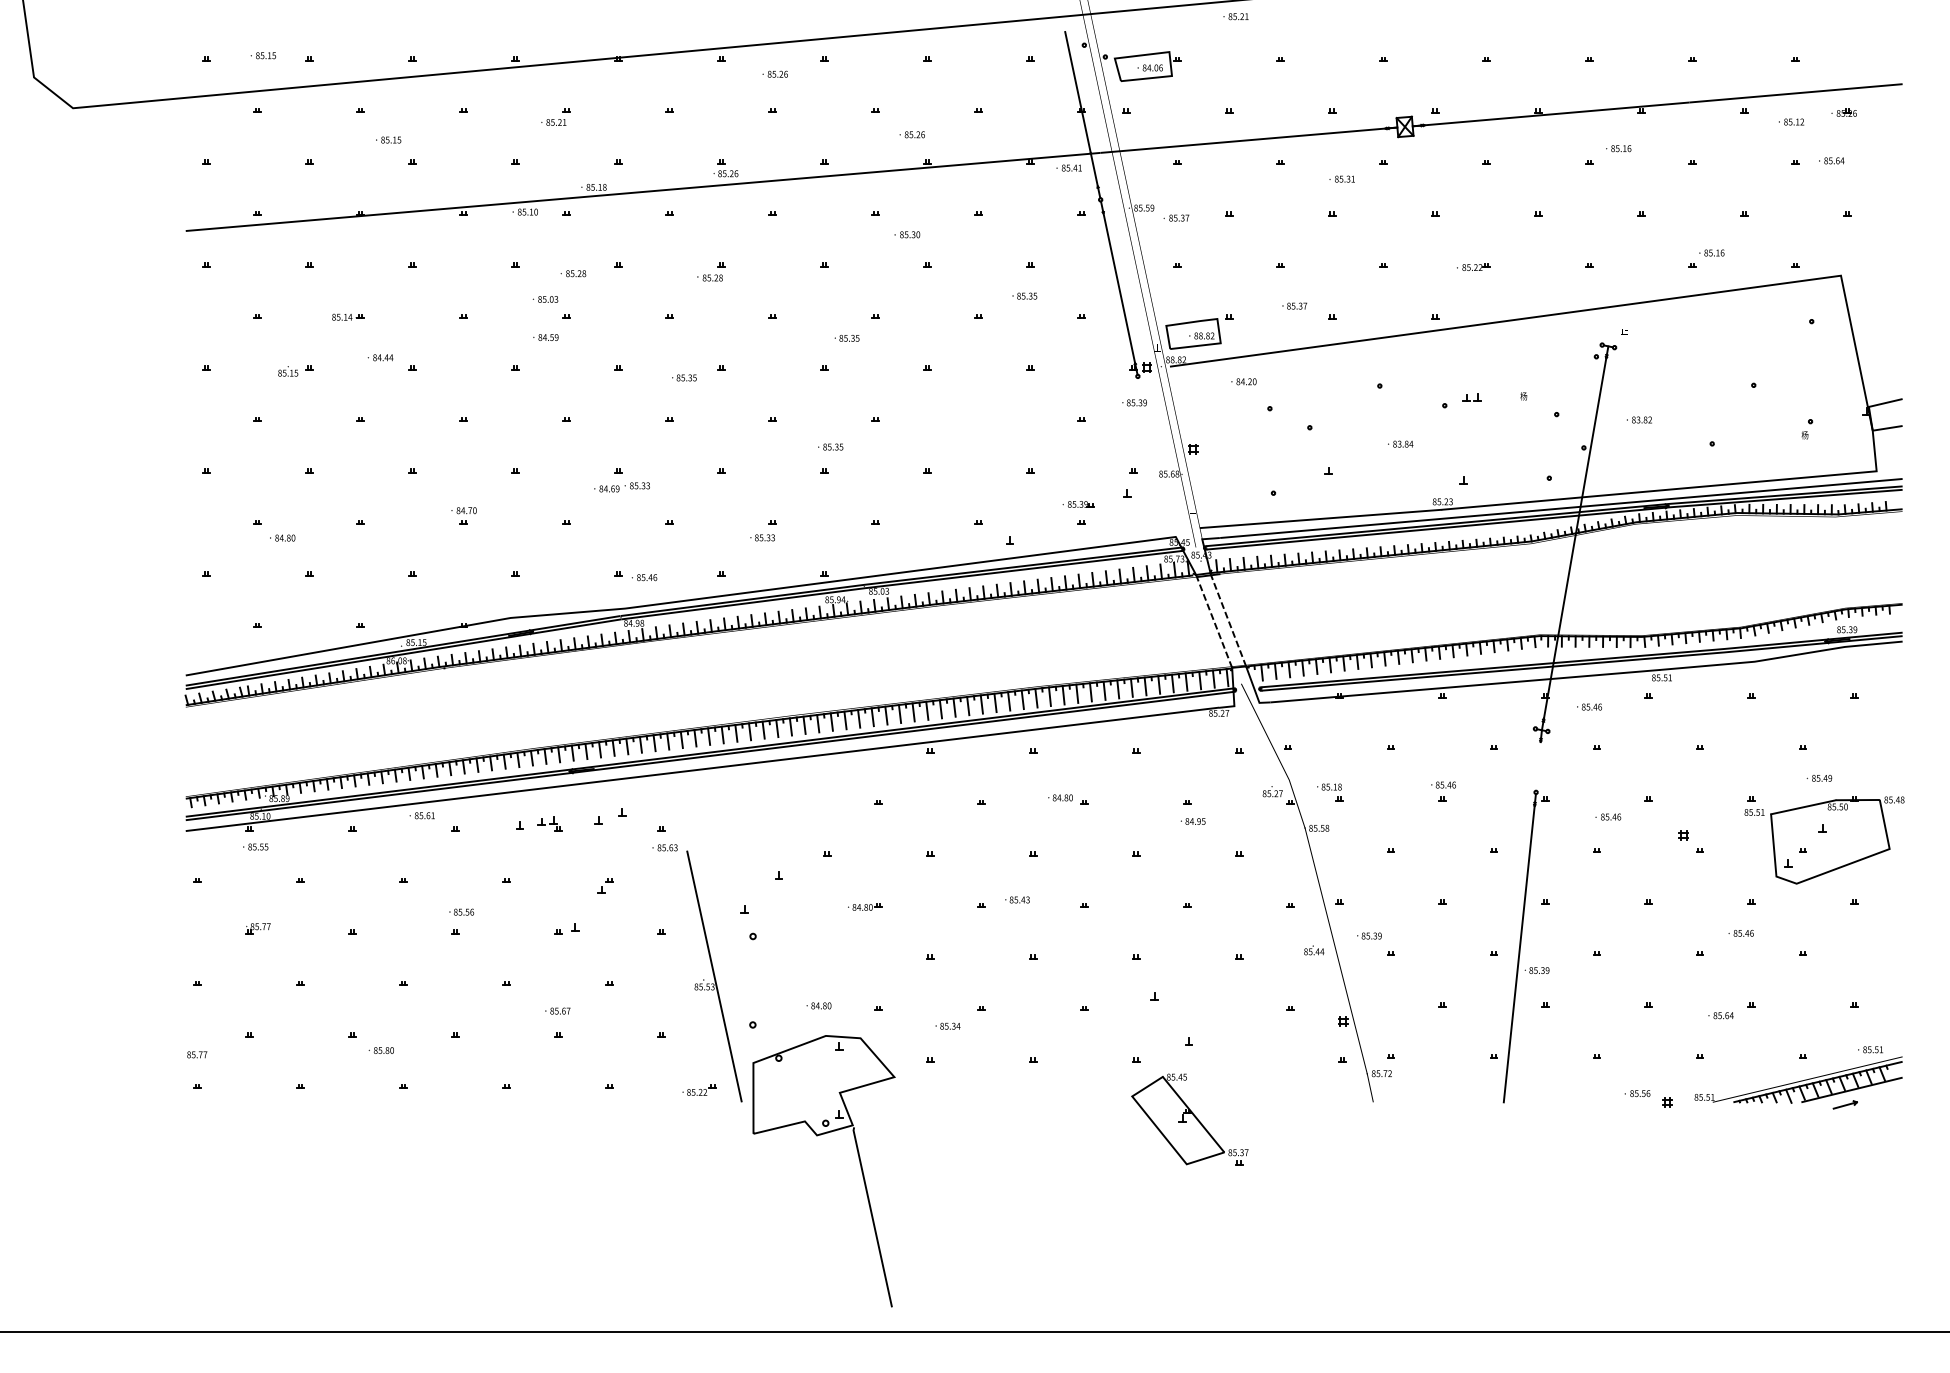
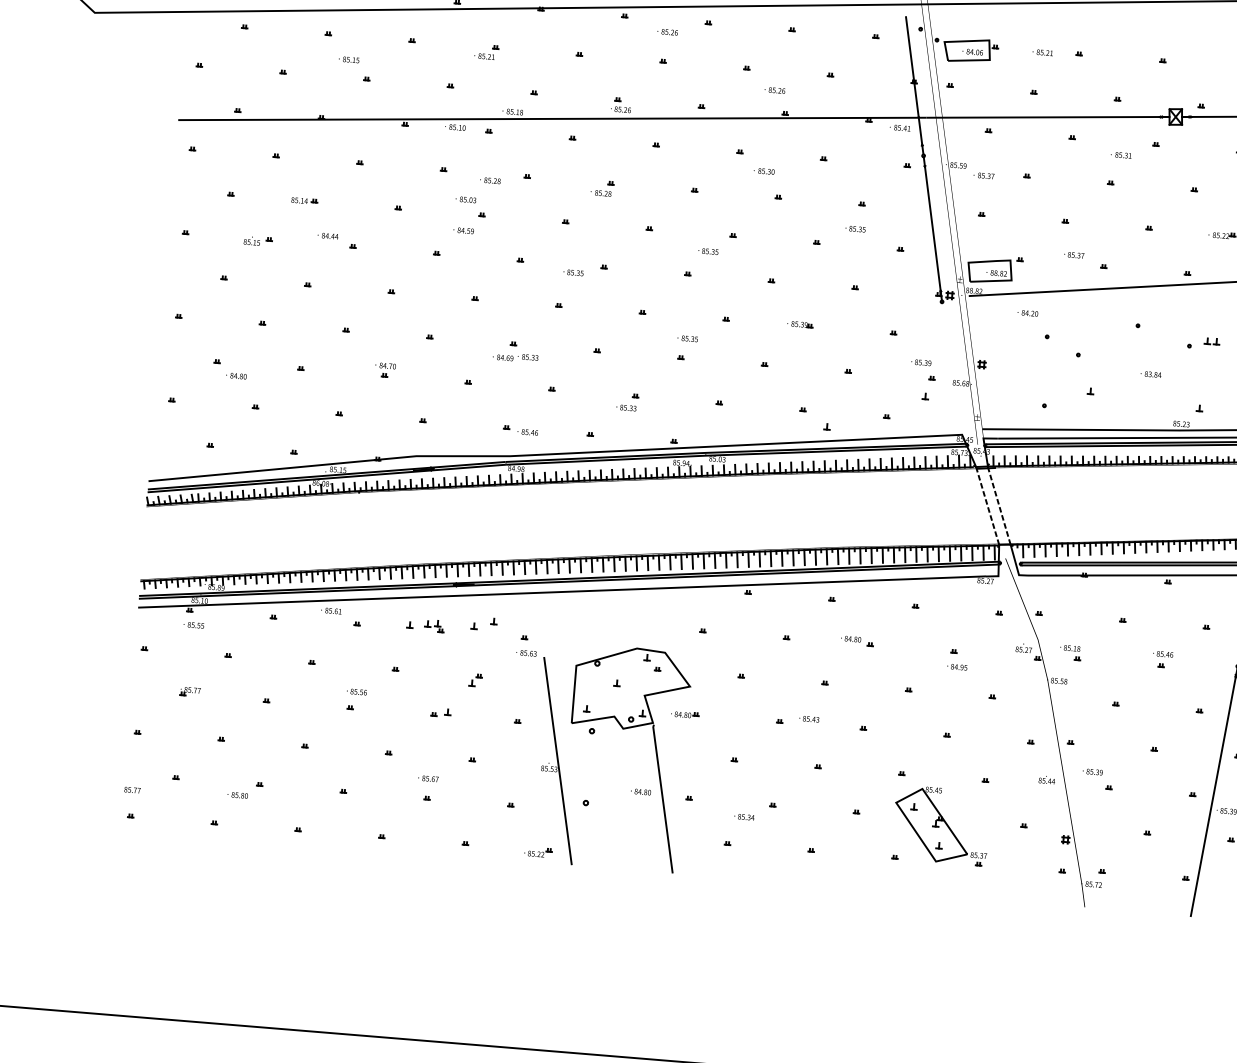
text: (1235, 16) -> (1042, 52), moved
text: (1134, 402) -> (921, 362), moved
part: (1078, 504) -> (800, 324), moved
text: (380, 1050) -> (237, 795), moved
part: (1189, 1119) -> (941, 825), moved
part: (817, 1136) -> (623, 729), moved

